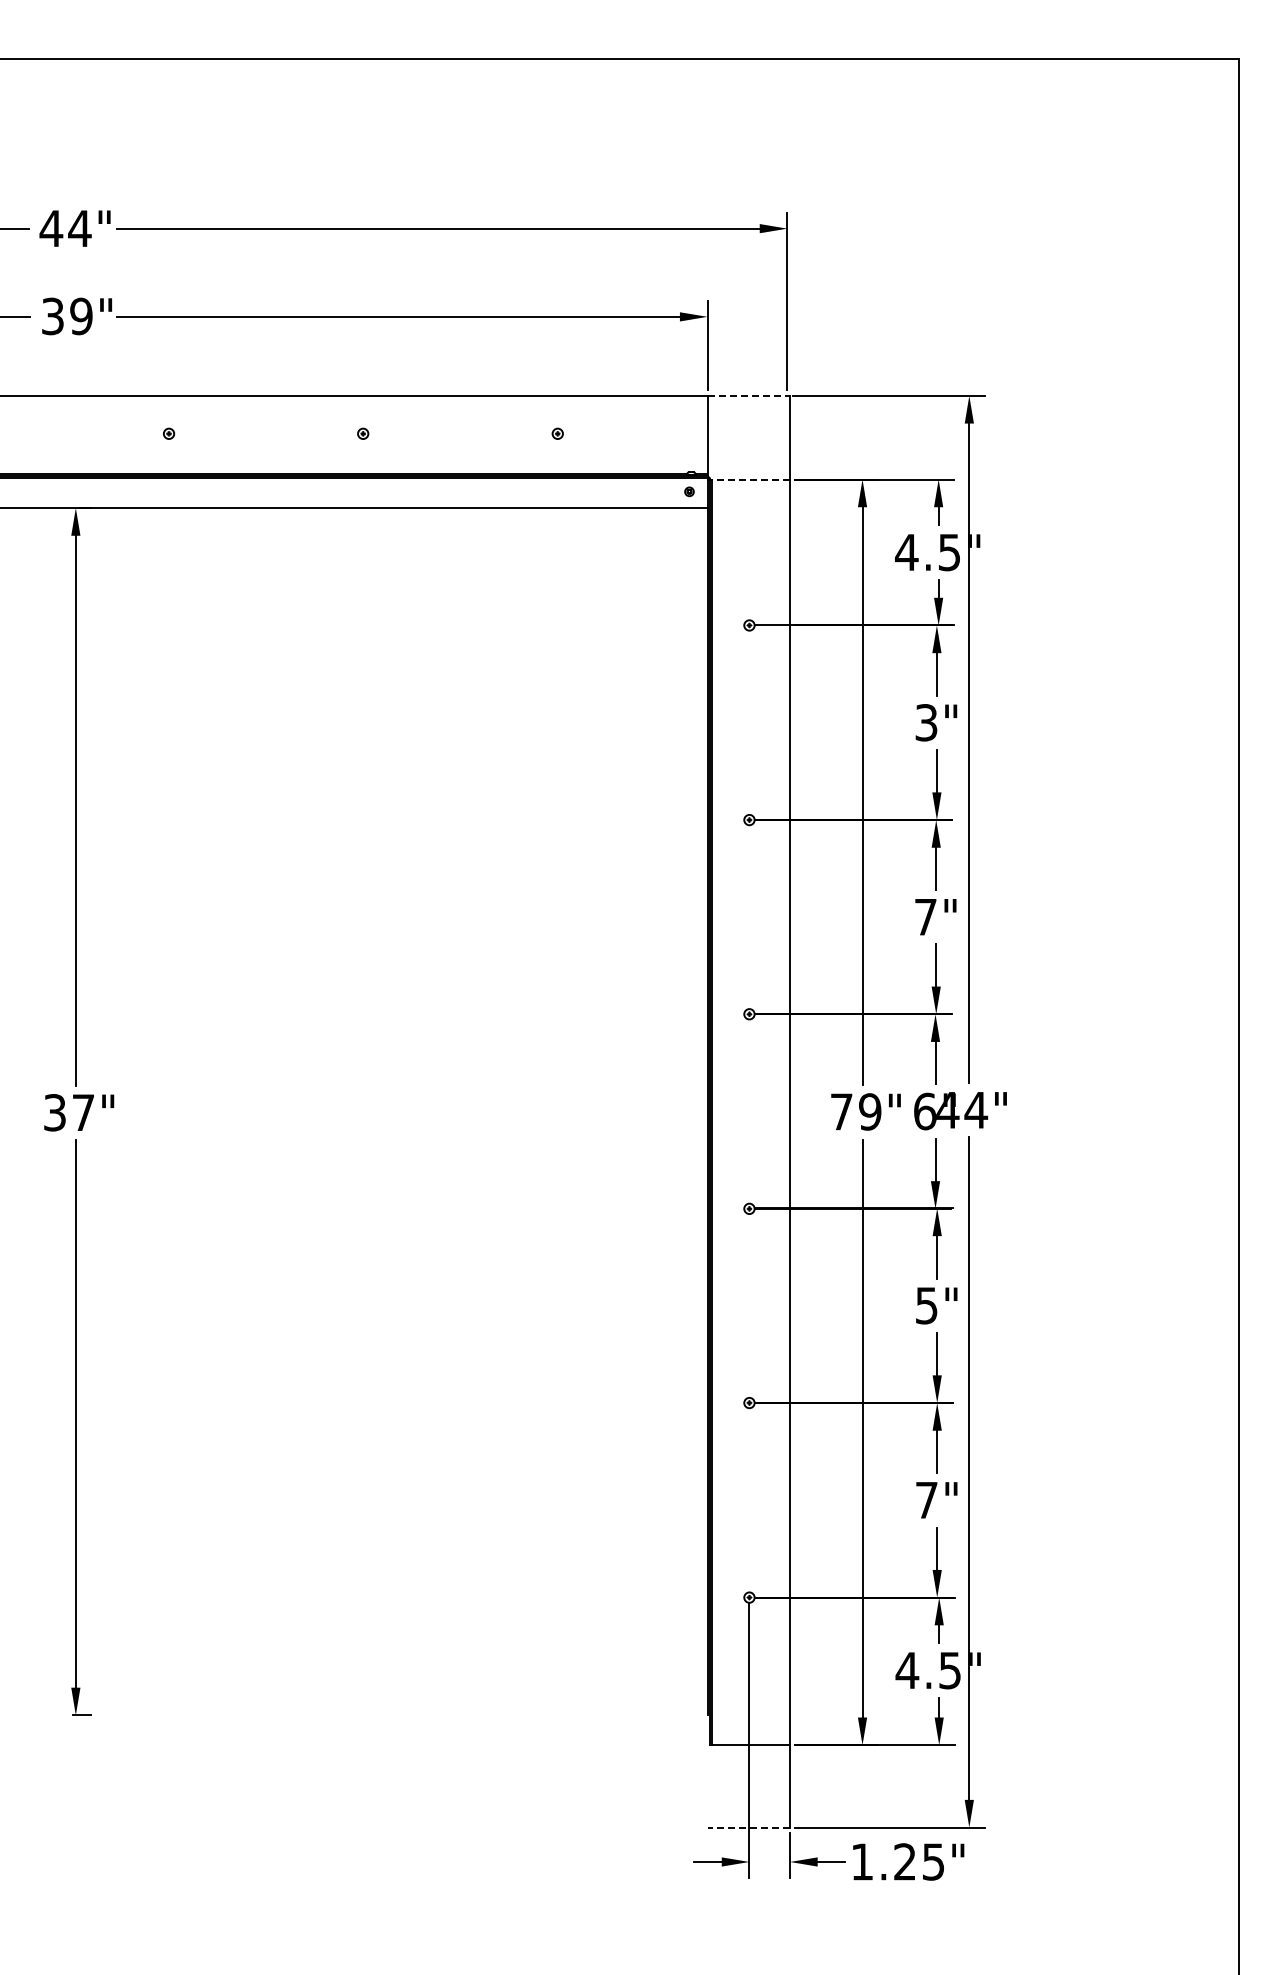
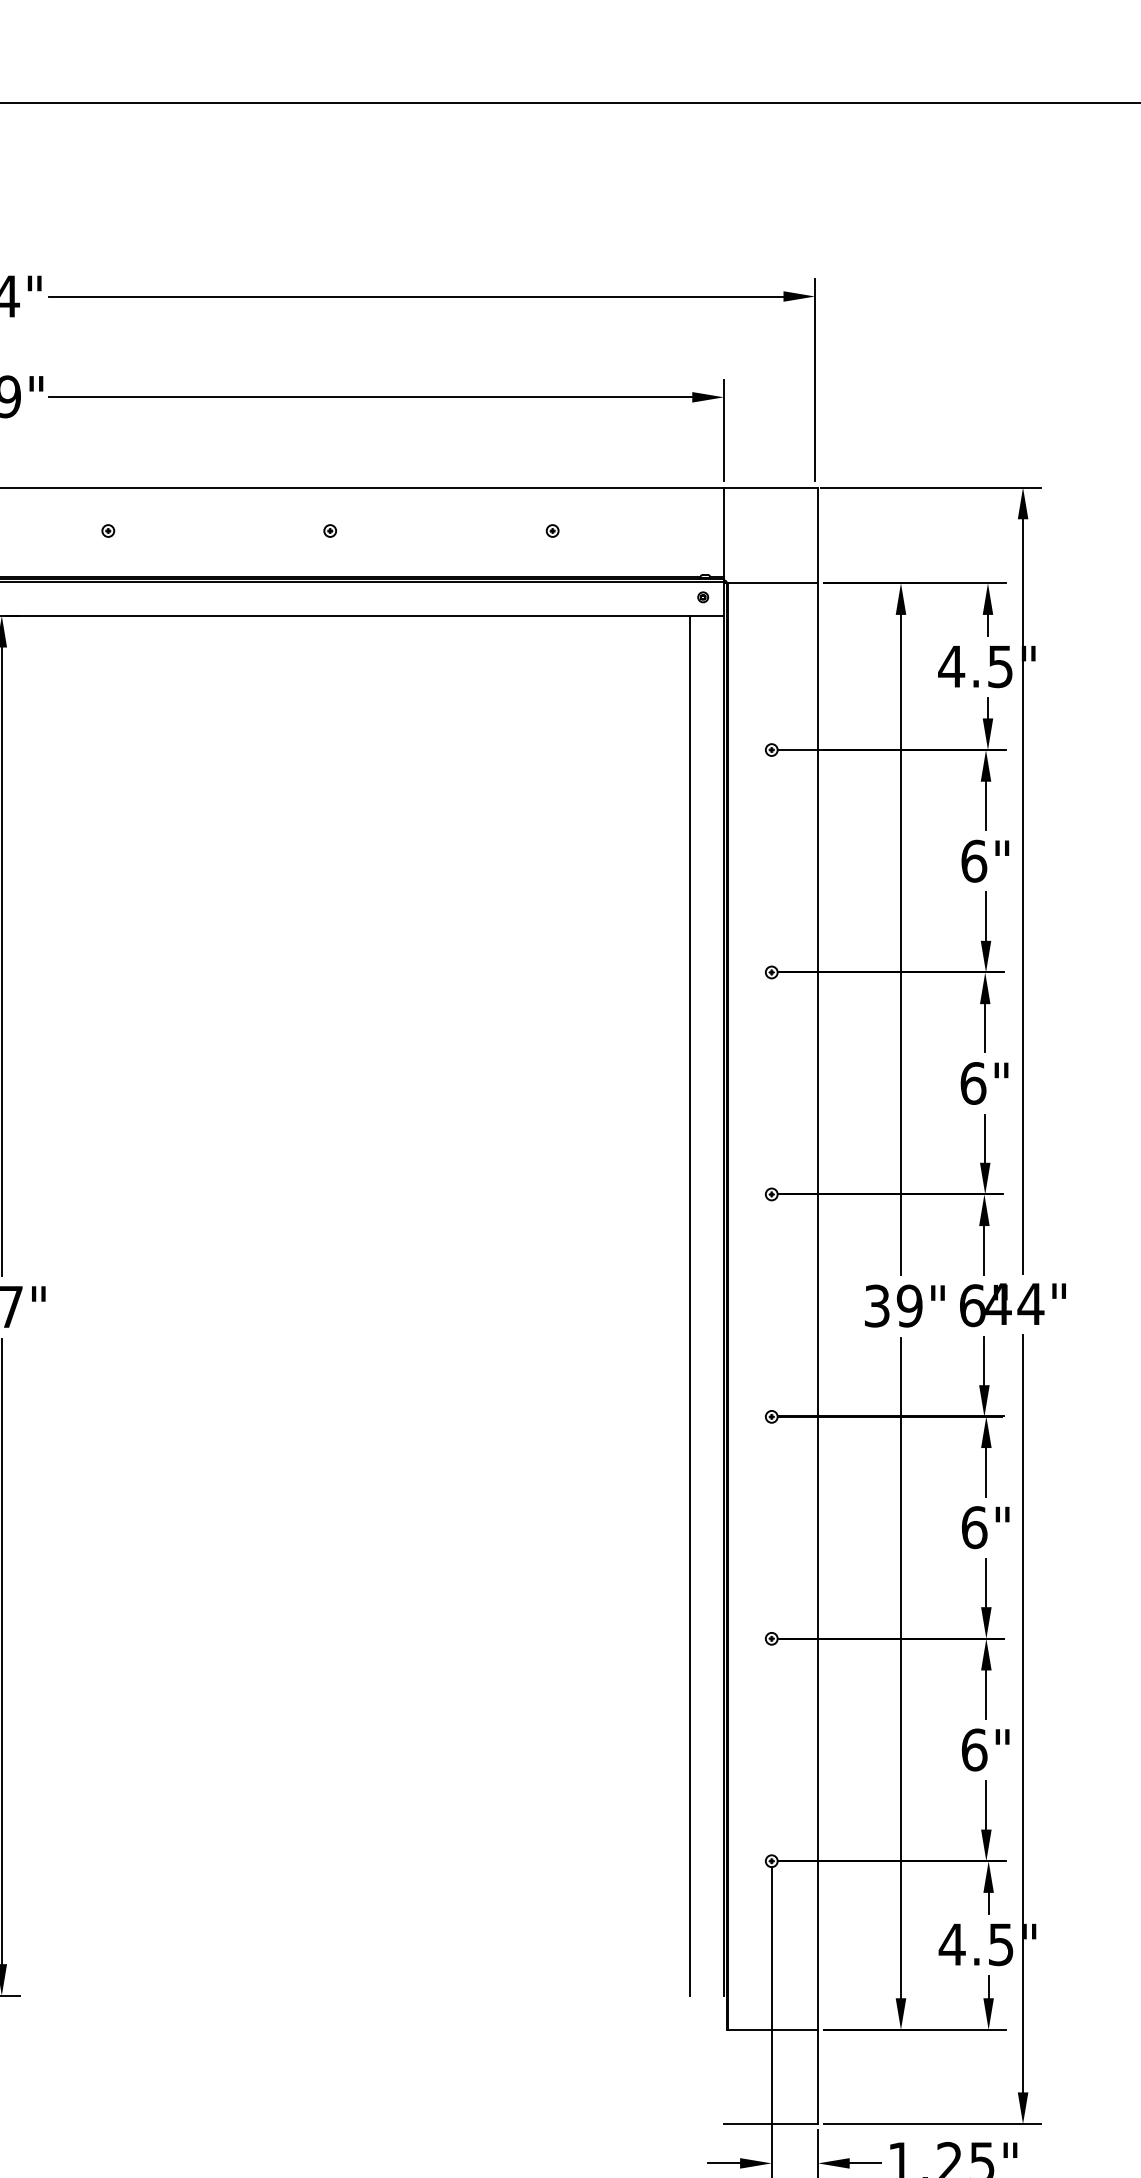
line: (749, 395) -> (771, 487), dashed -> solid
line: (750, 479) -> (772, 583), dashed -> solid
text: (926, 722) -> (974, 860), 3" -> 6"
text: (925, 916) -> (972, 1082), 7" -> 6"
line: (677, 1111) -> (689, 1305), added
text: (841, 1111) -> (876, 1305), 79" -> 39"
text: (926, 1305) -> (974, 1527), 5" -> 6"
text: (926, 1500) -> (974, 1750), 7" -> 6"
line: (748, 1827) -> (770, 2123), dashed -> solid

